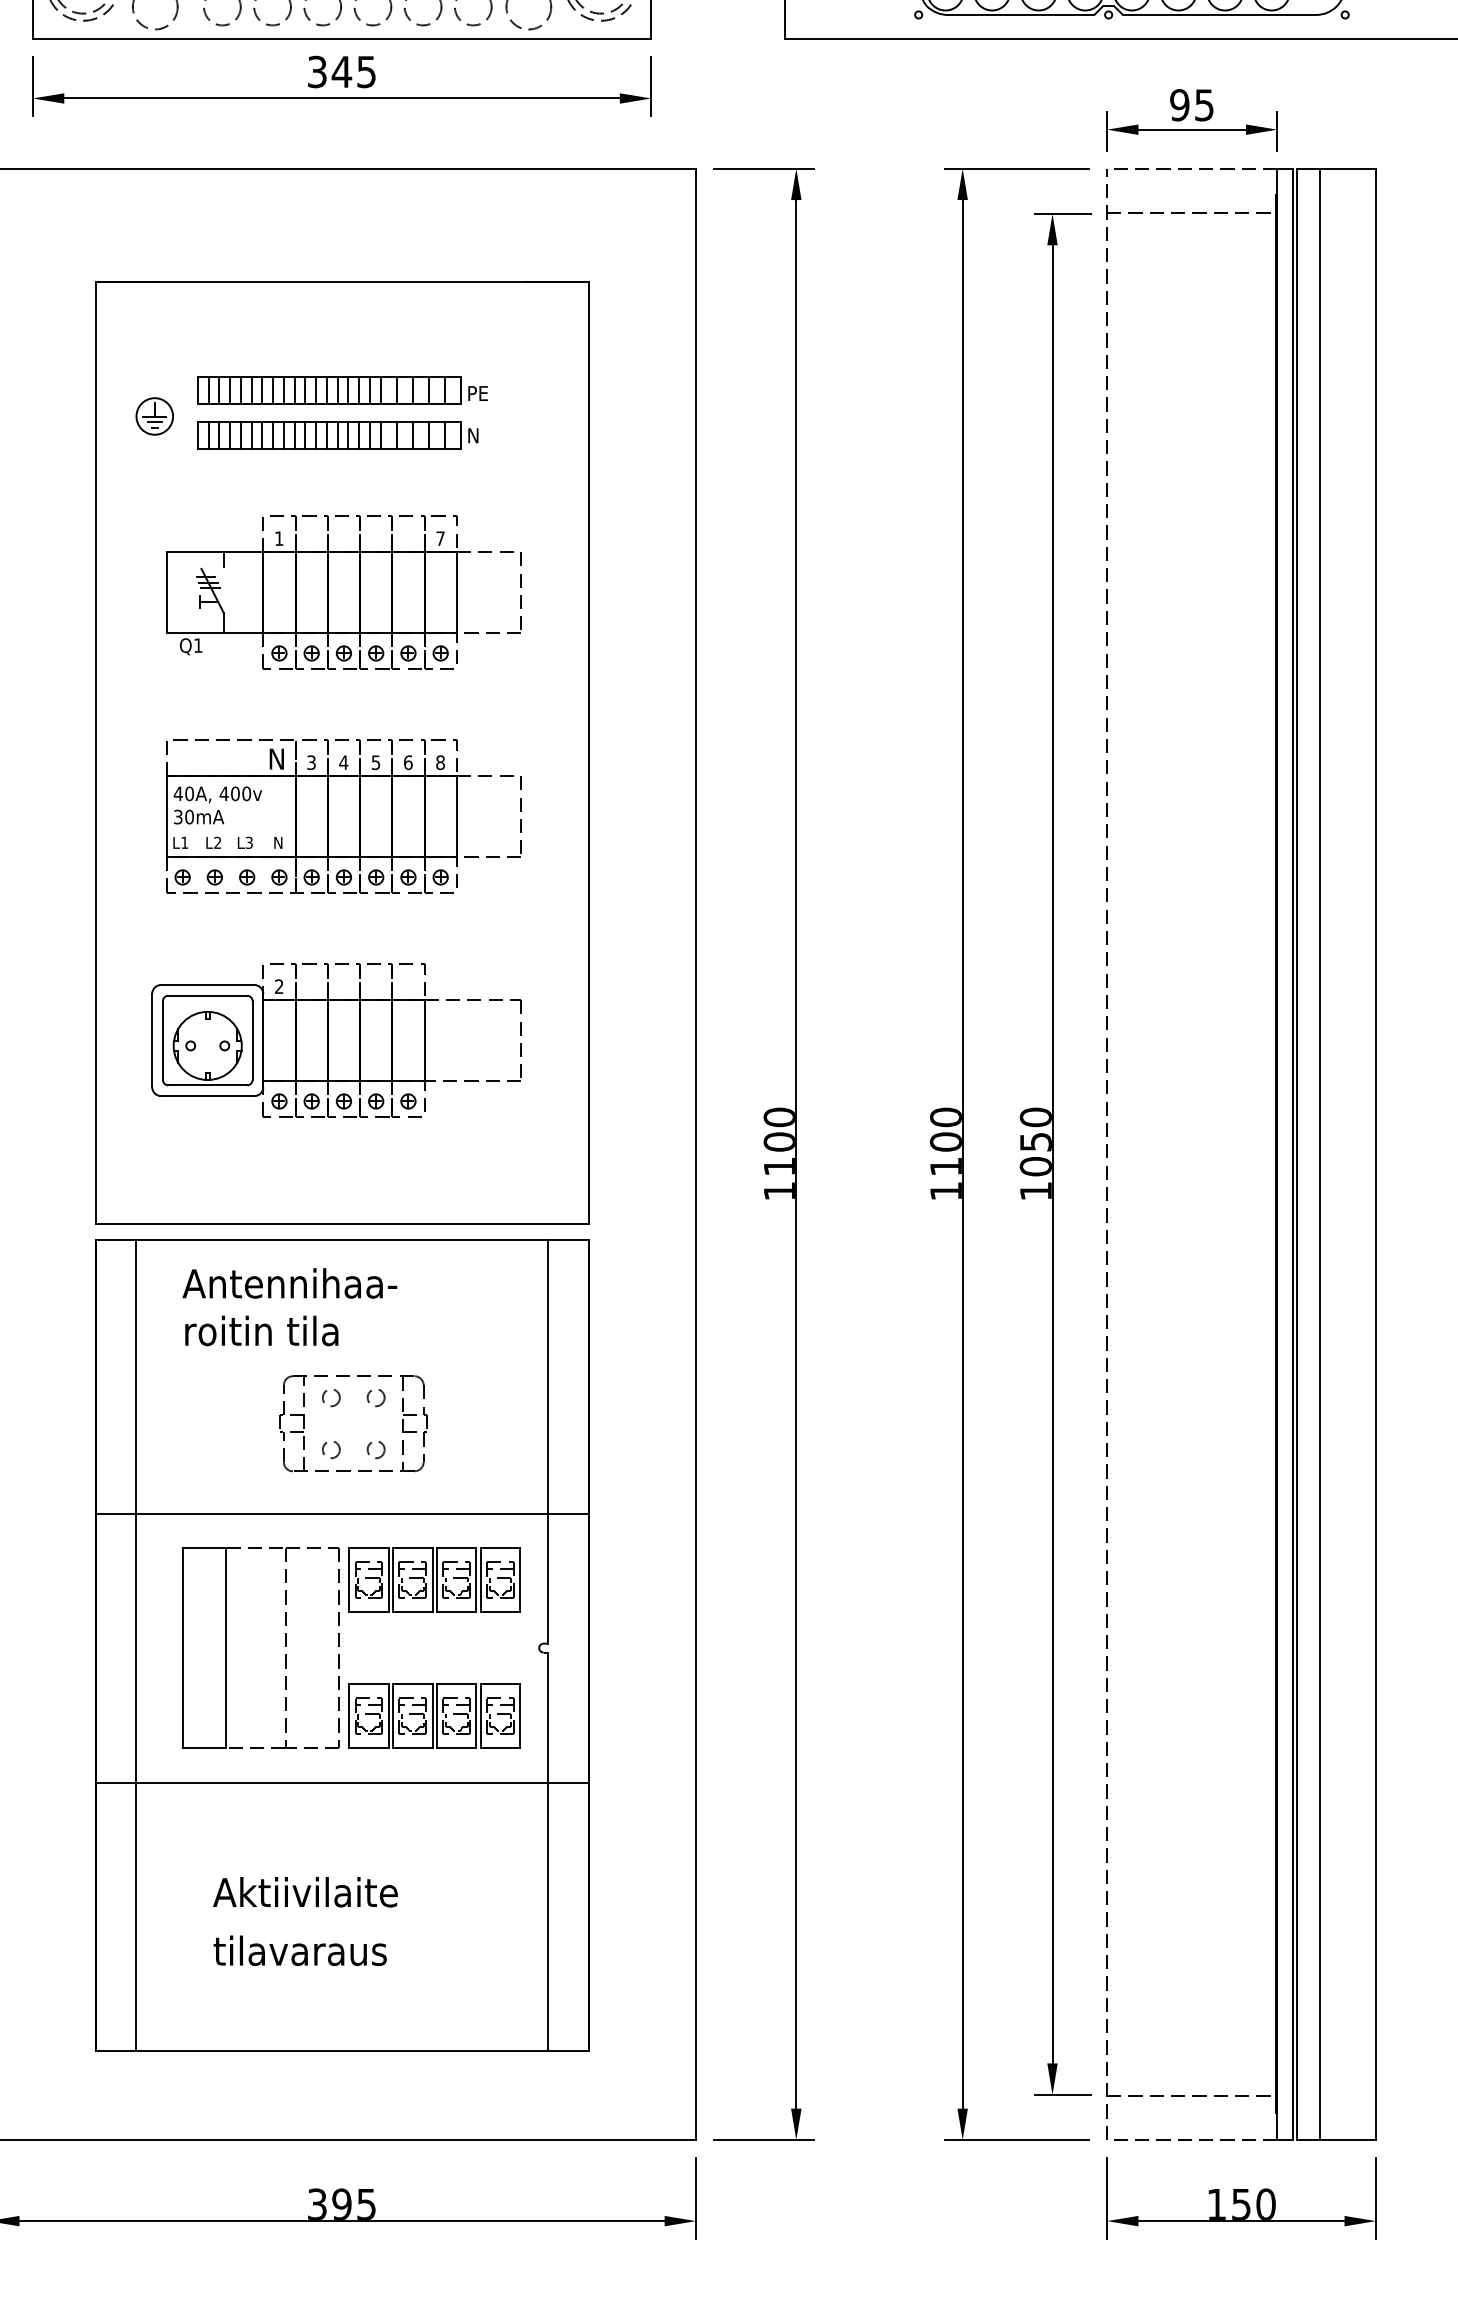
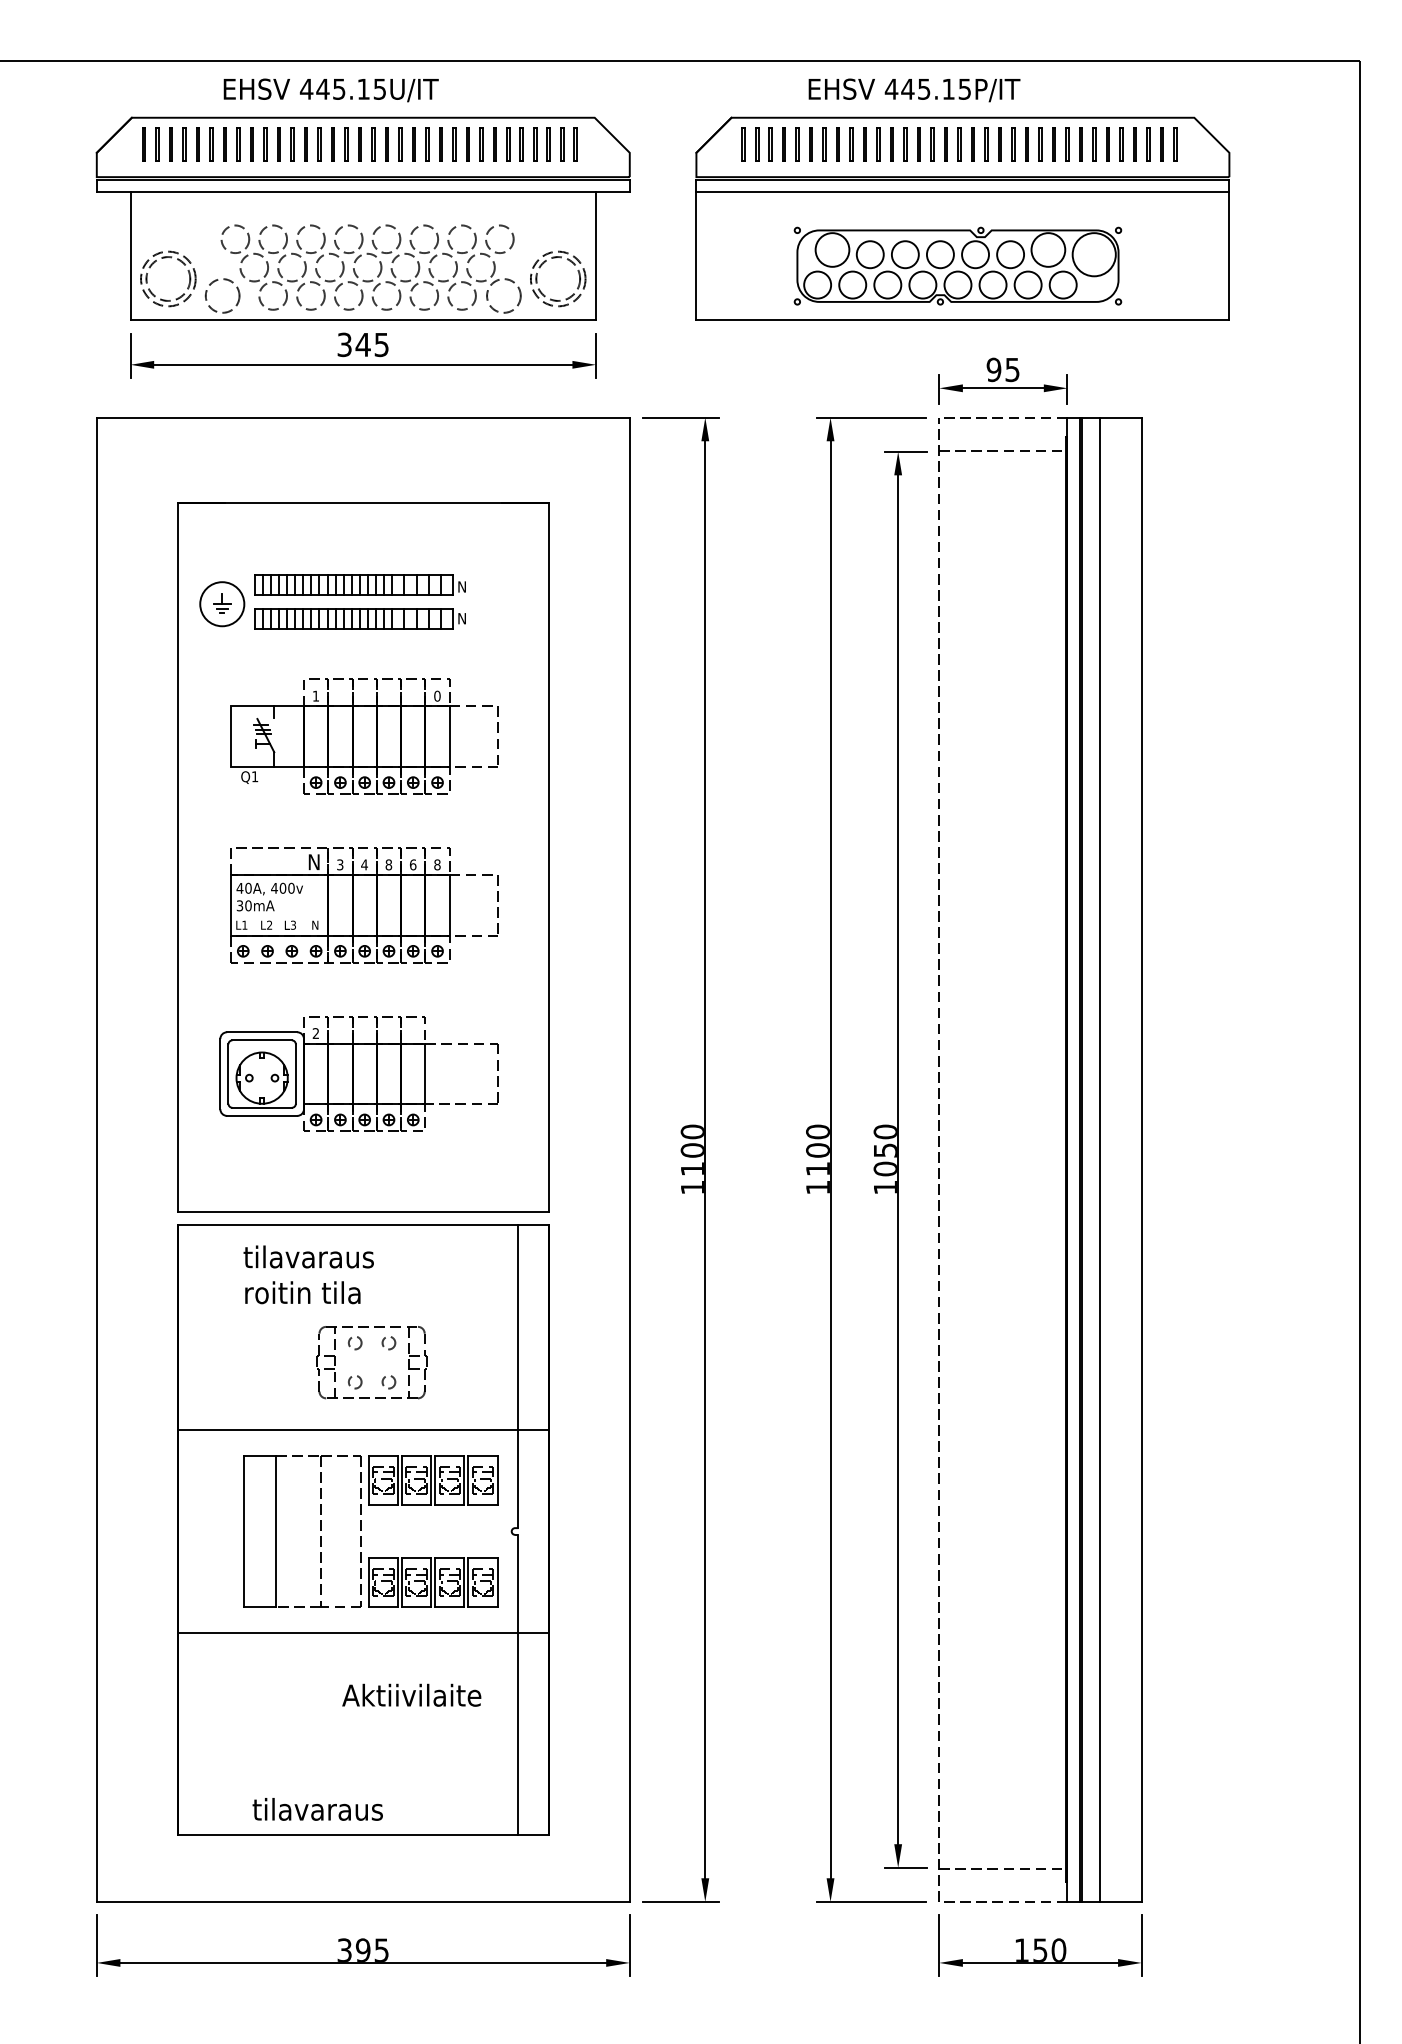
text: (479, 392) -> (466, 586), PE -> N
circle: (155, 416) -> (222, 604), size x1.6
text: (440, 537) -> (437, 695), 7 -> 0
text: (375, 762) -> (388, 864), 5 -> 8
text: (289, 1282) -> (323, 1256), Antennihaa- -> tilavaraus
line: (136, 1645) -> (208, 1529), removed
text: (305, 1891) -> (411, 1694), moved
text: (299, 1950) -> (317, 1809), moved

